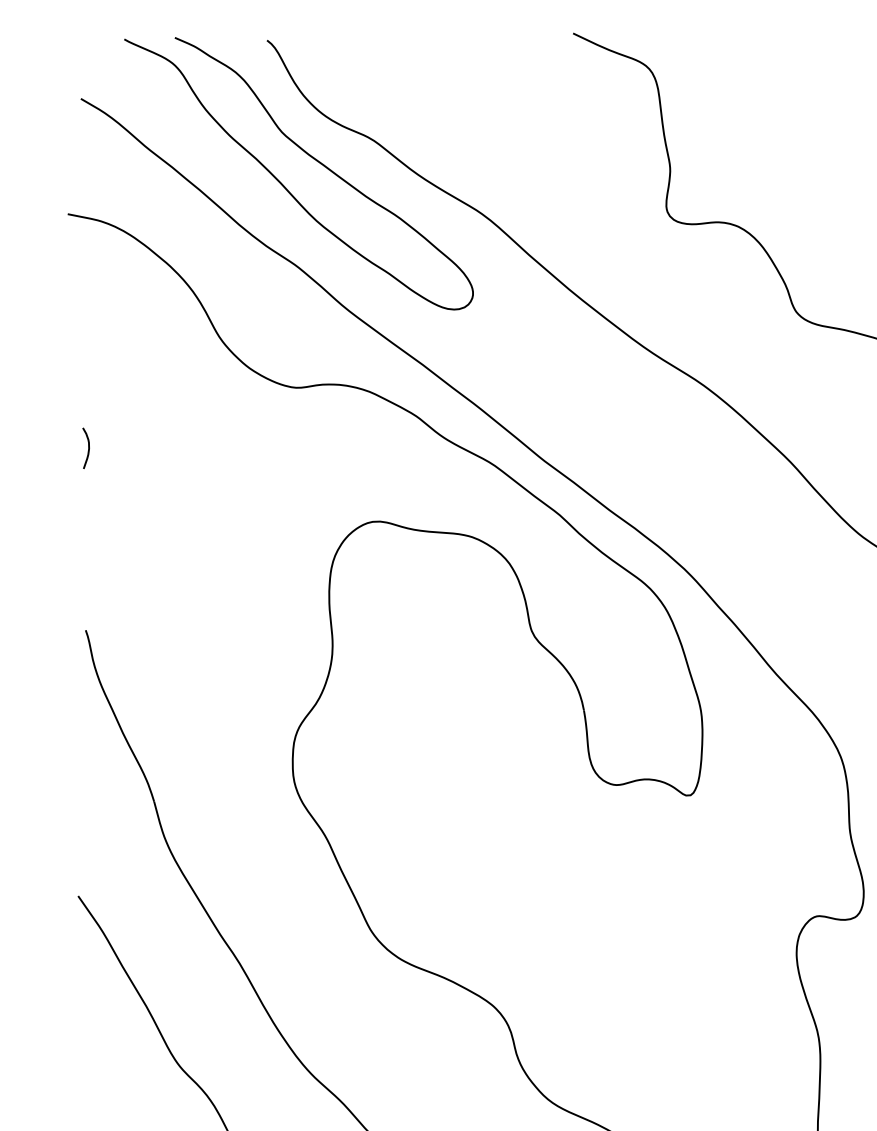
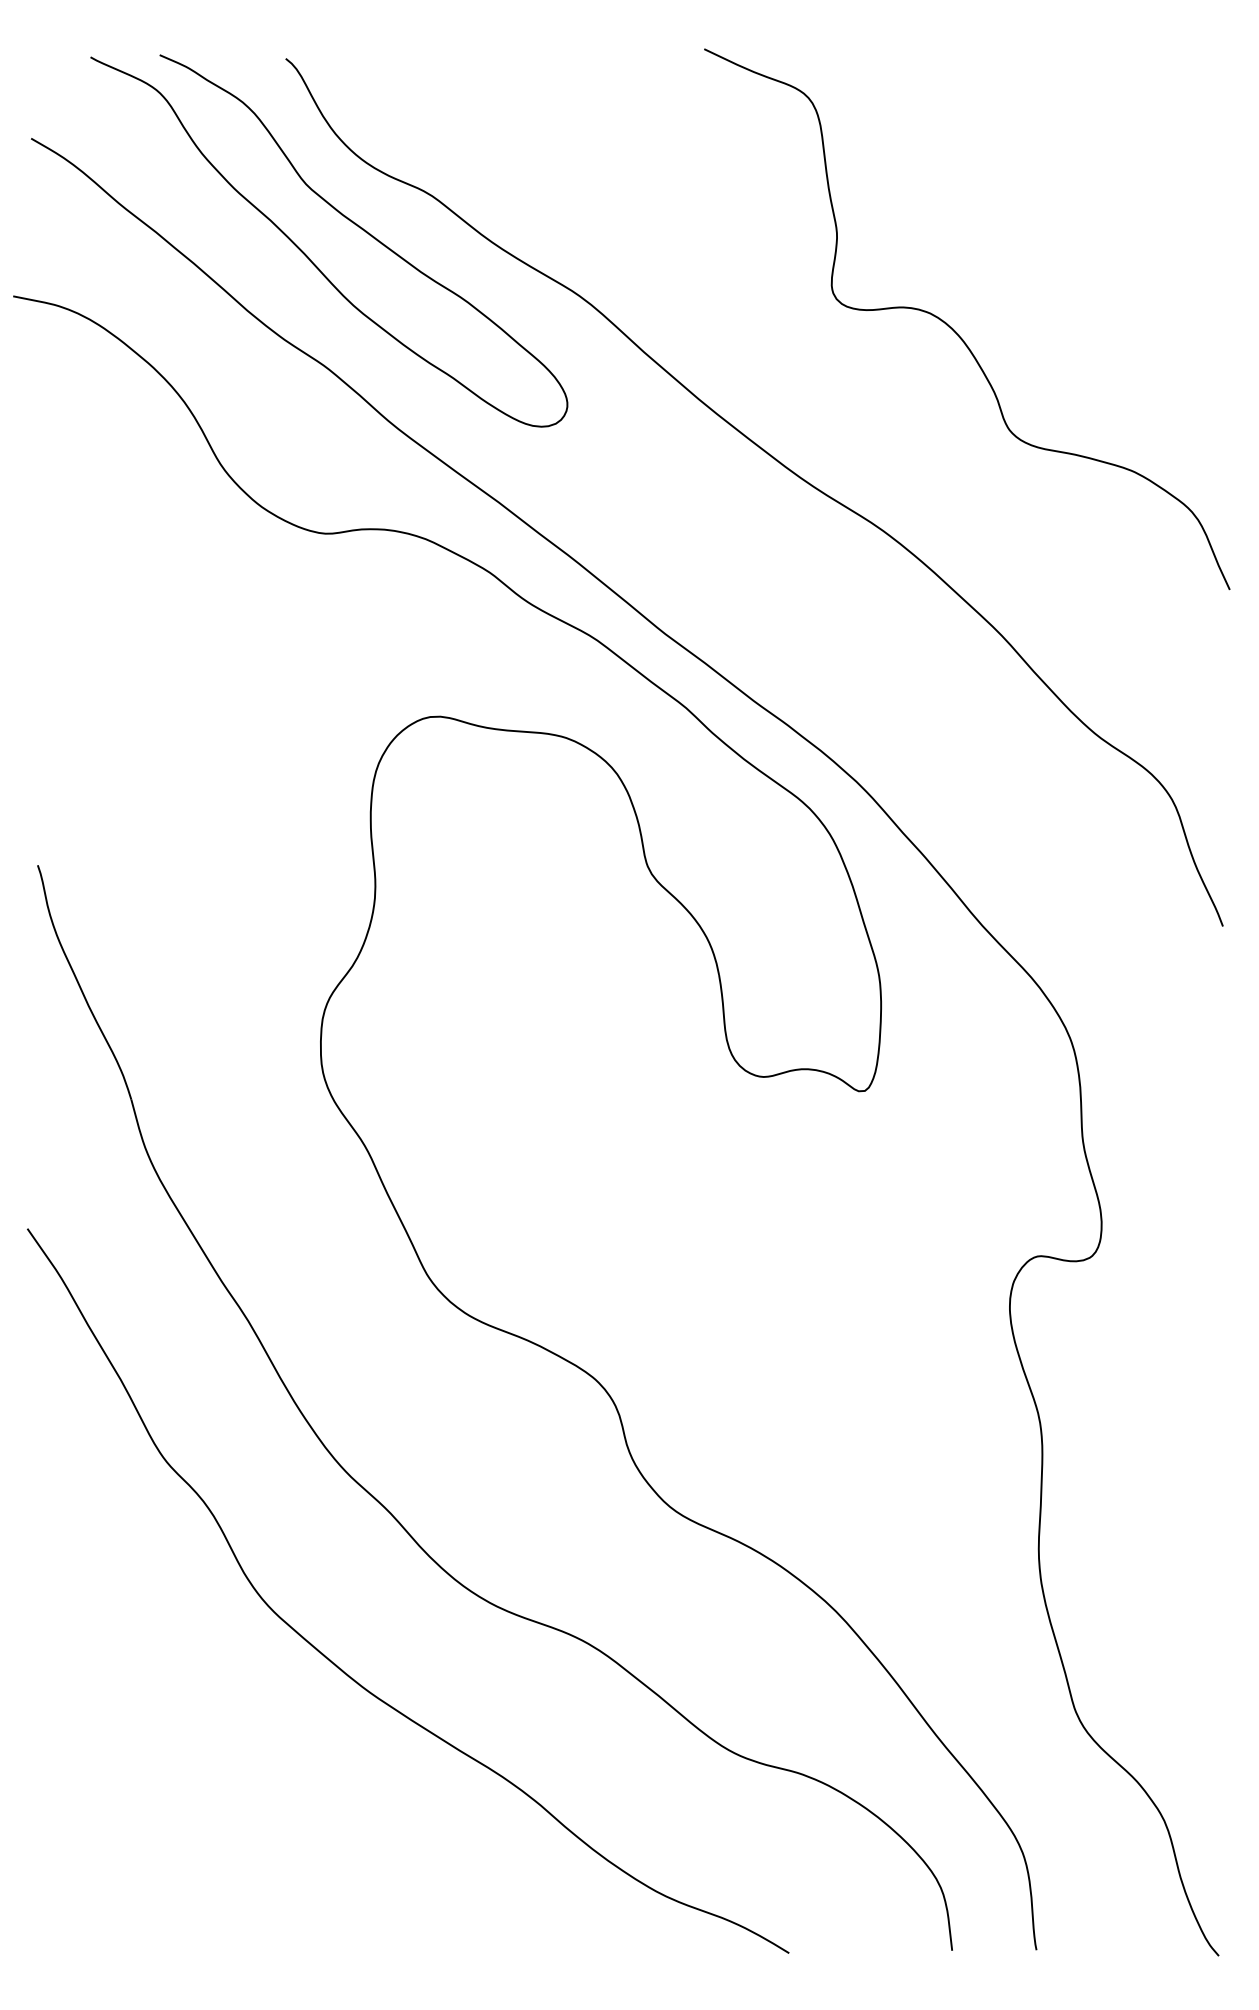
curve: (88, 448) -> (41, 616), removed

